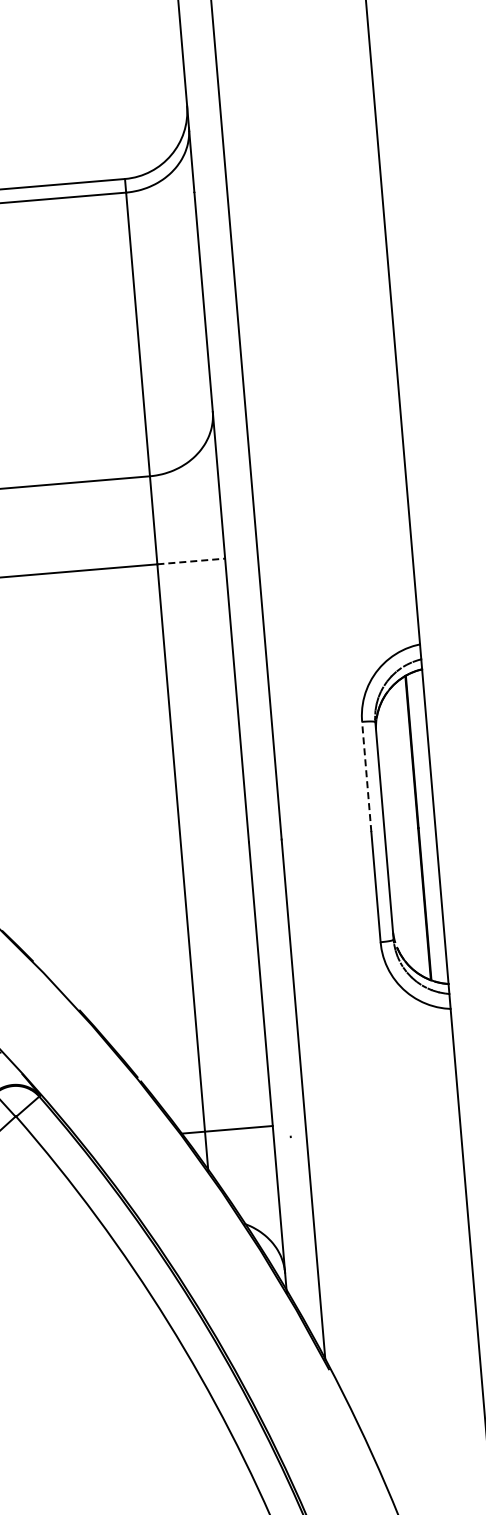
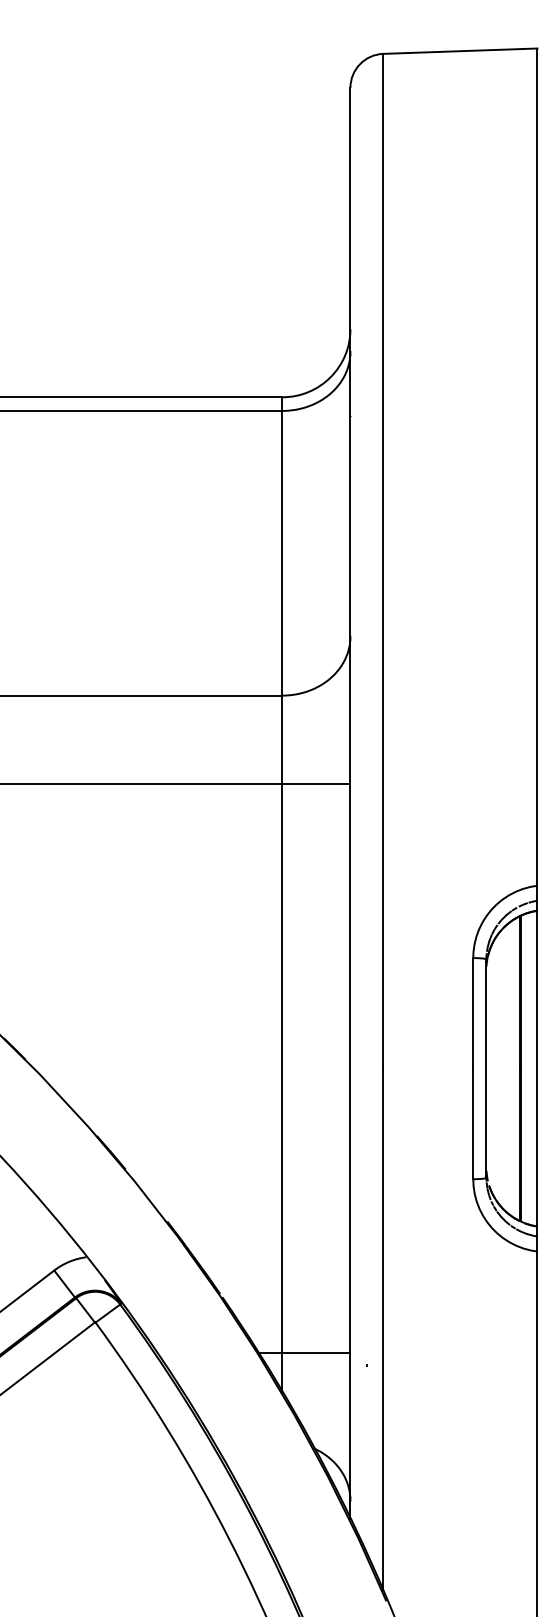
line: (191, 561) -> (316, 783), dashed -> solid
line: (366, 776) -> (473, 1012), dashed -> solid

